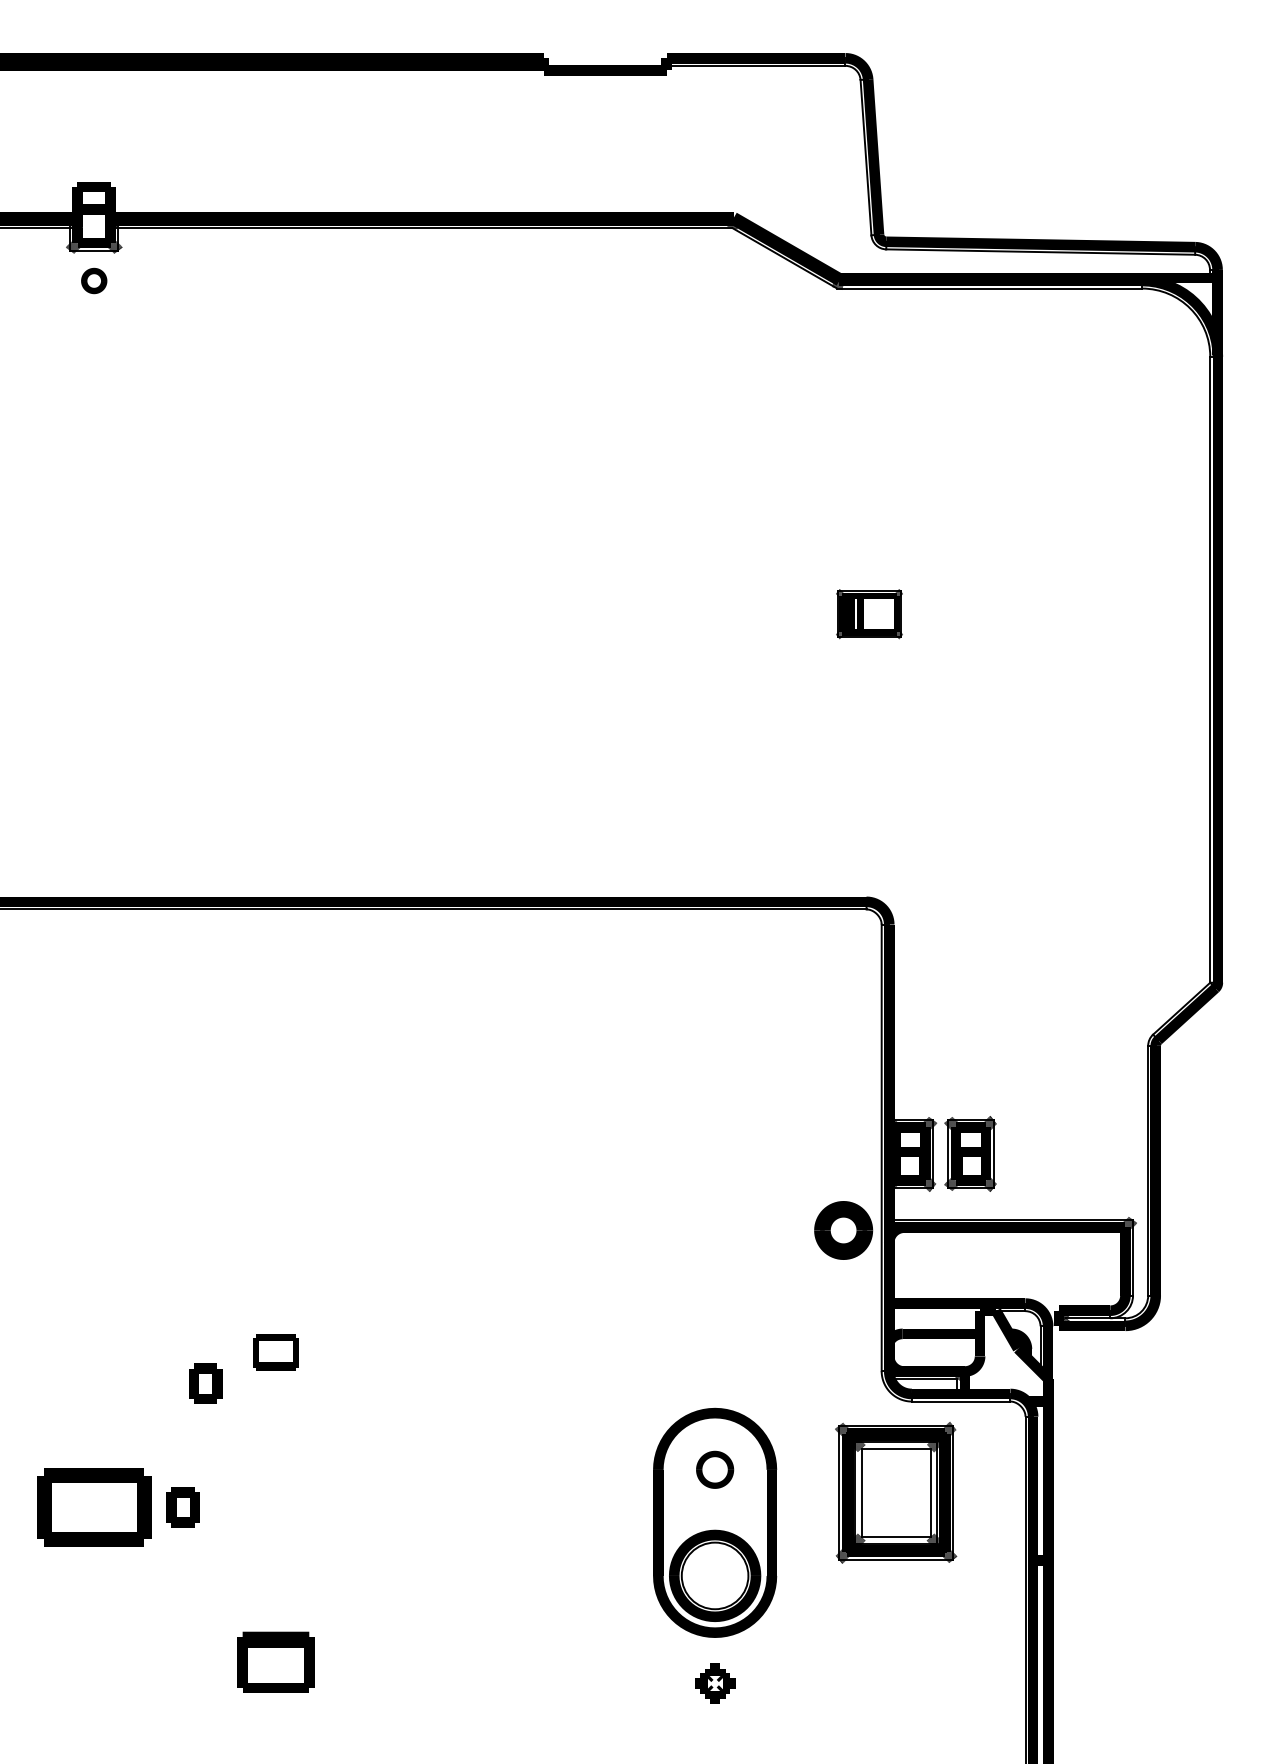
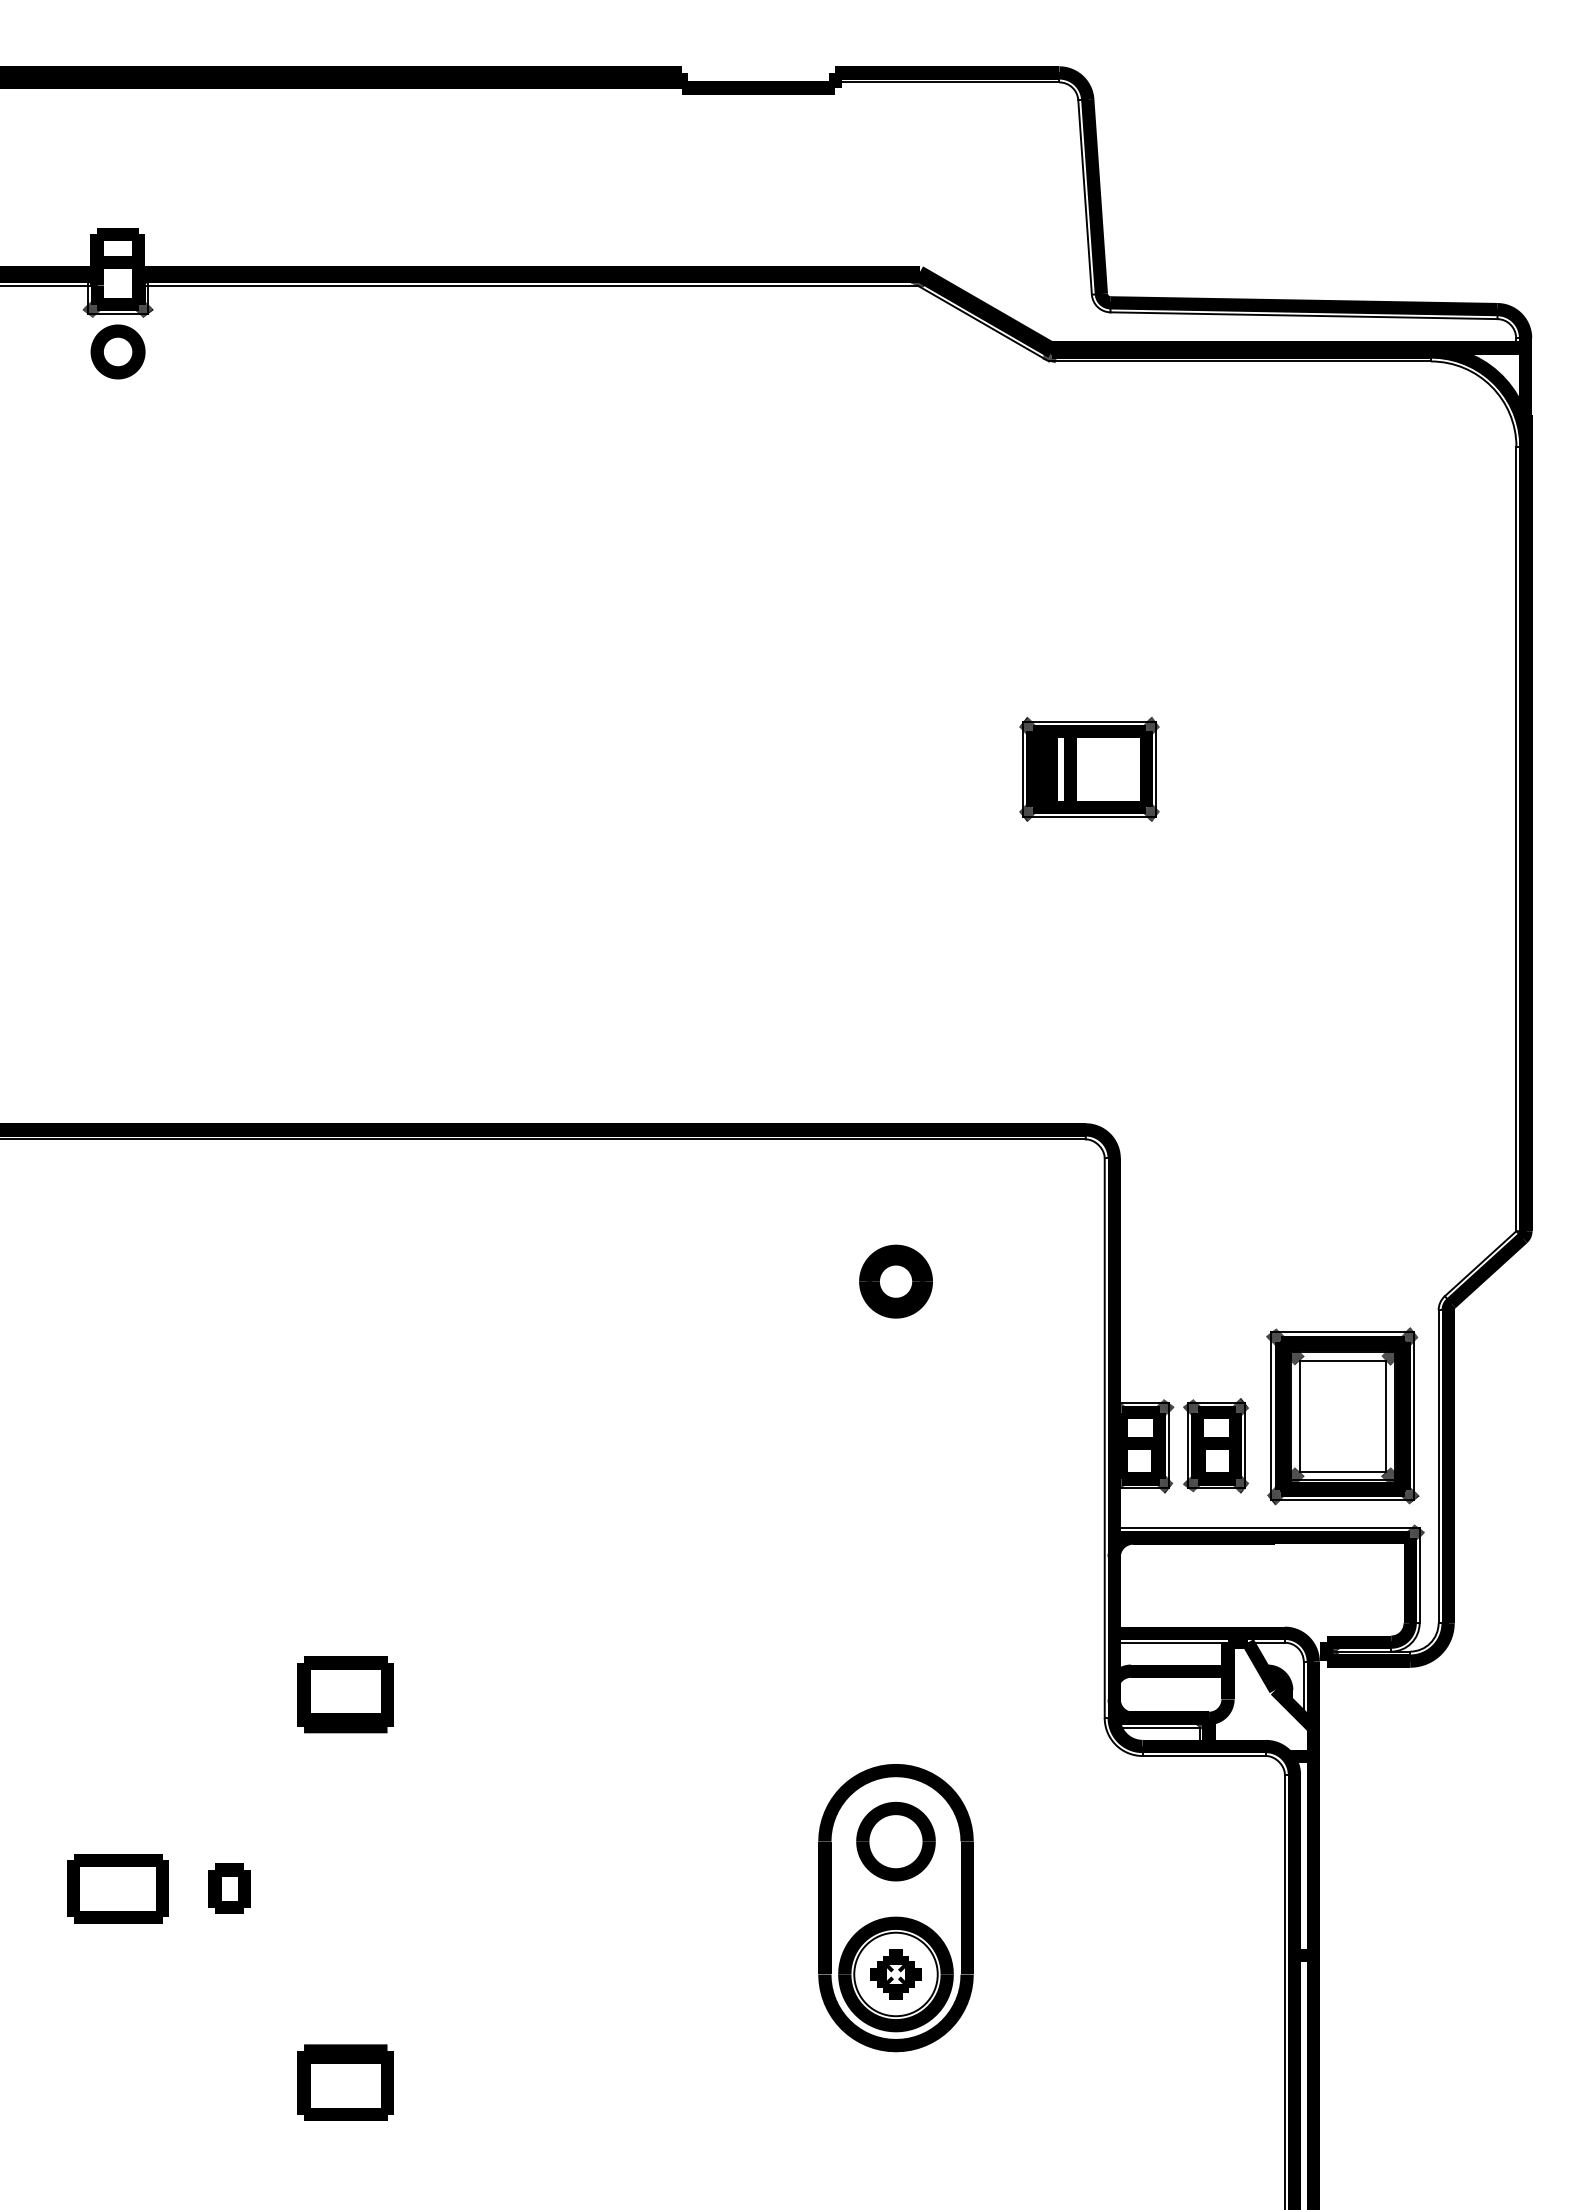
part: (93, 280) -> (117, 351), size x1.67
part: (869, 614) -> (1089, 769), size x1.67
part: (843, 1230) -> (895, 1281), moved
line: (934, 1310) -> (1171, 1642), added
part: (275, 1352) -> (345, 1694), size x1.67
part: (205, 1383) -> (257, 1733), removed
part: (714, 1469) -> (895, 1841), size x1.67
part: (895, 1492) -> (1342, 1416), moved
part: (93, 1507) -> (117, 1888), size x0.71
part: (714, 1683) -> (895, 1974), moved

